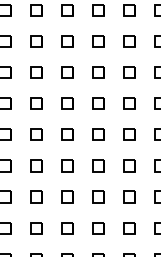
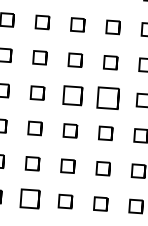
part: (98, 134) -> (72, 95), size x1.4
part: (129, 134) -> (108, 97), size x1.6
part: (67, 228) -> (30, 199), size x1.4

